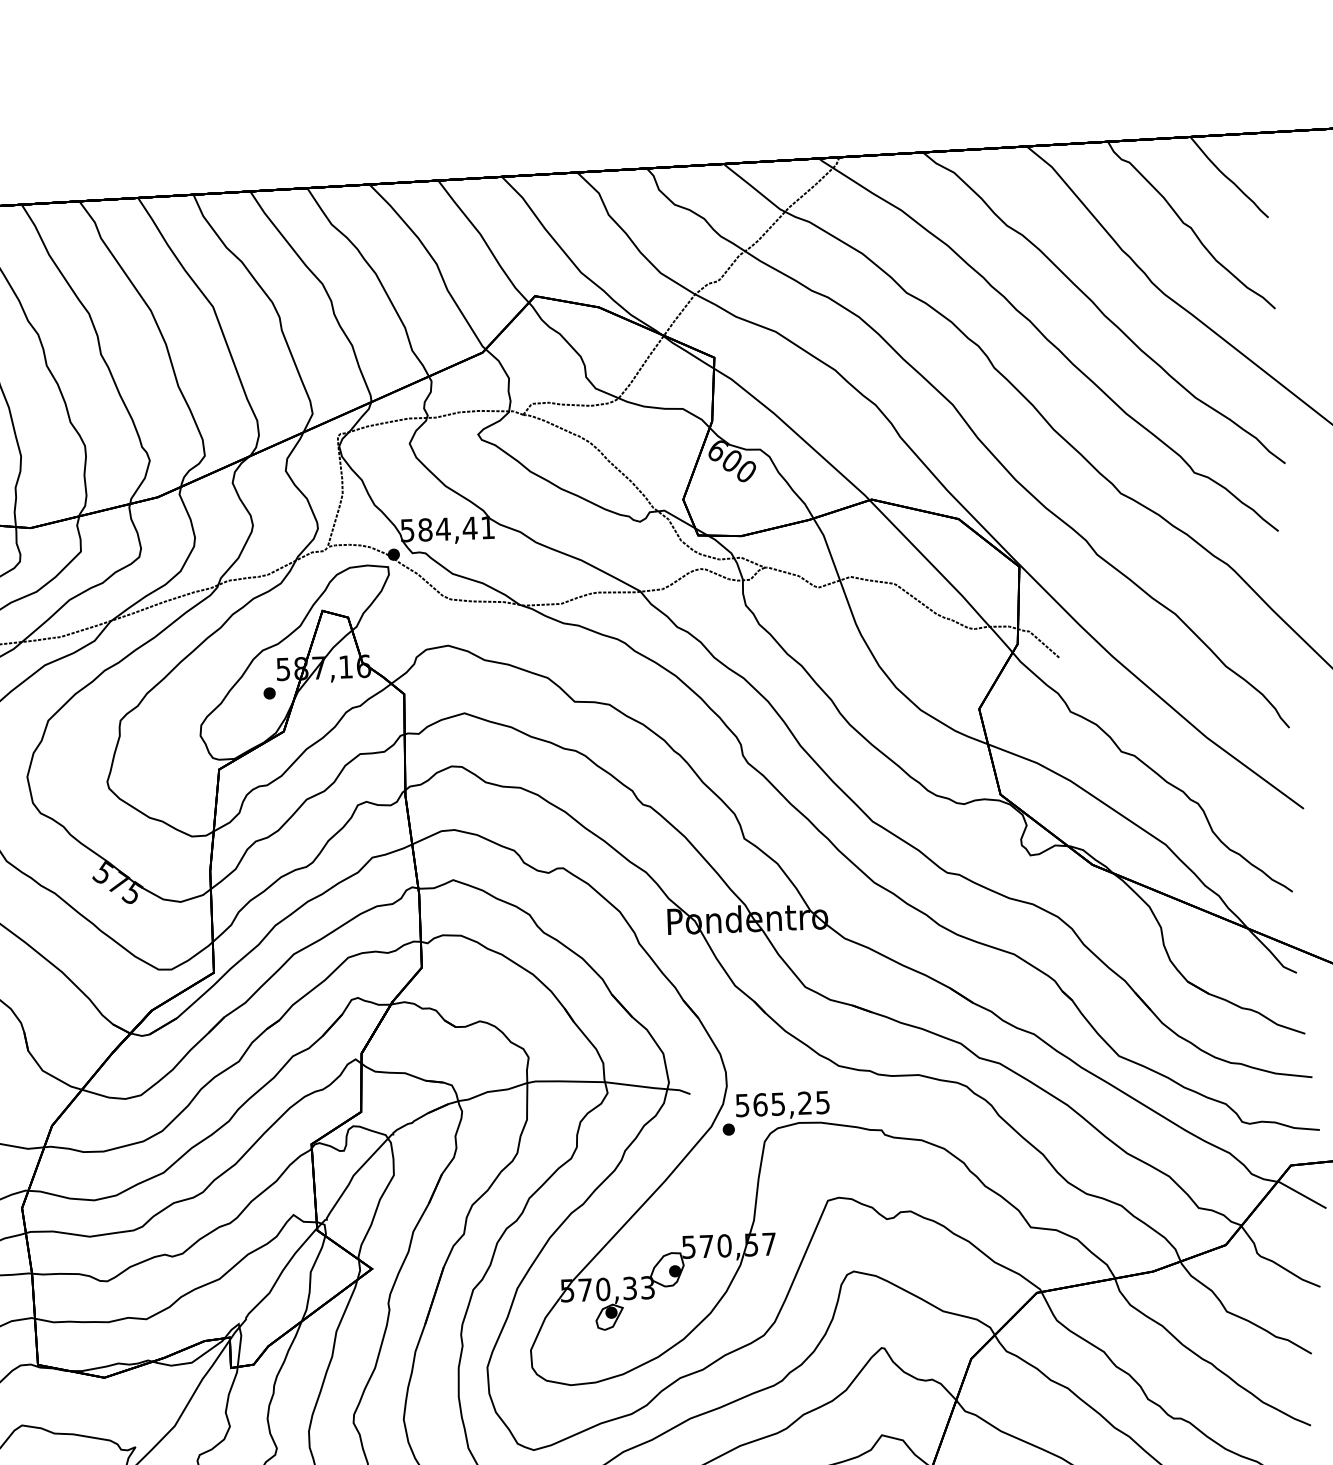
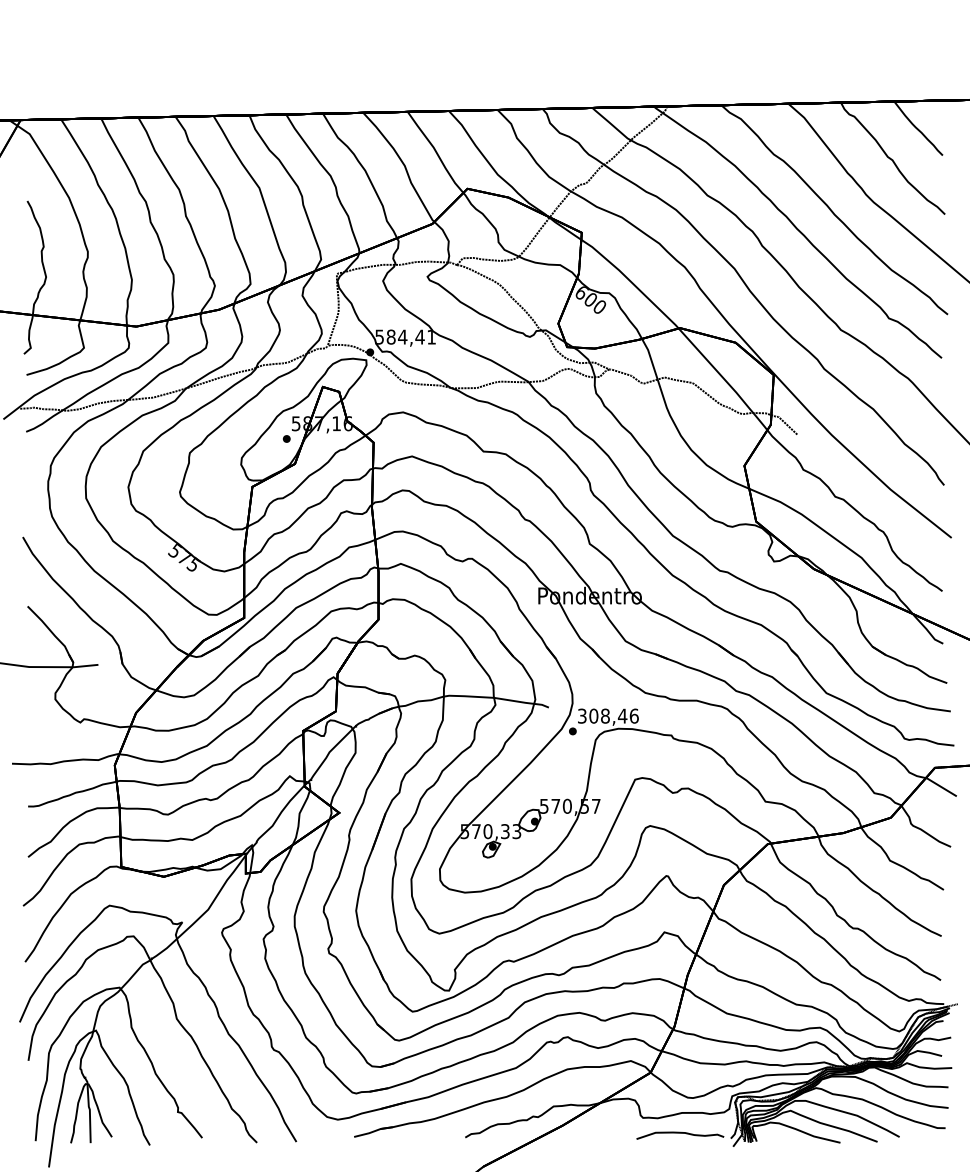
text: (783, 1102) -> (608, 715), 565,25 -> 308,46

